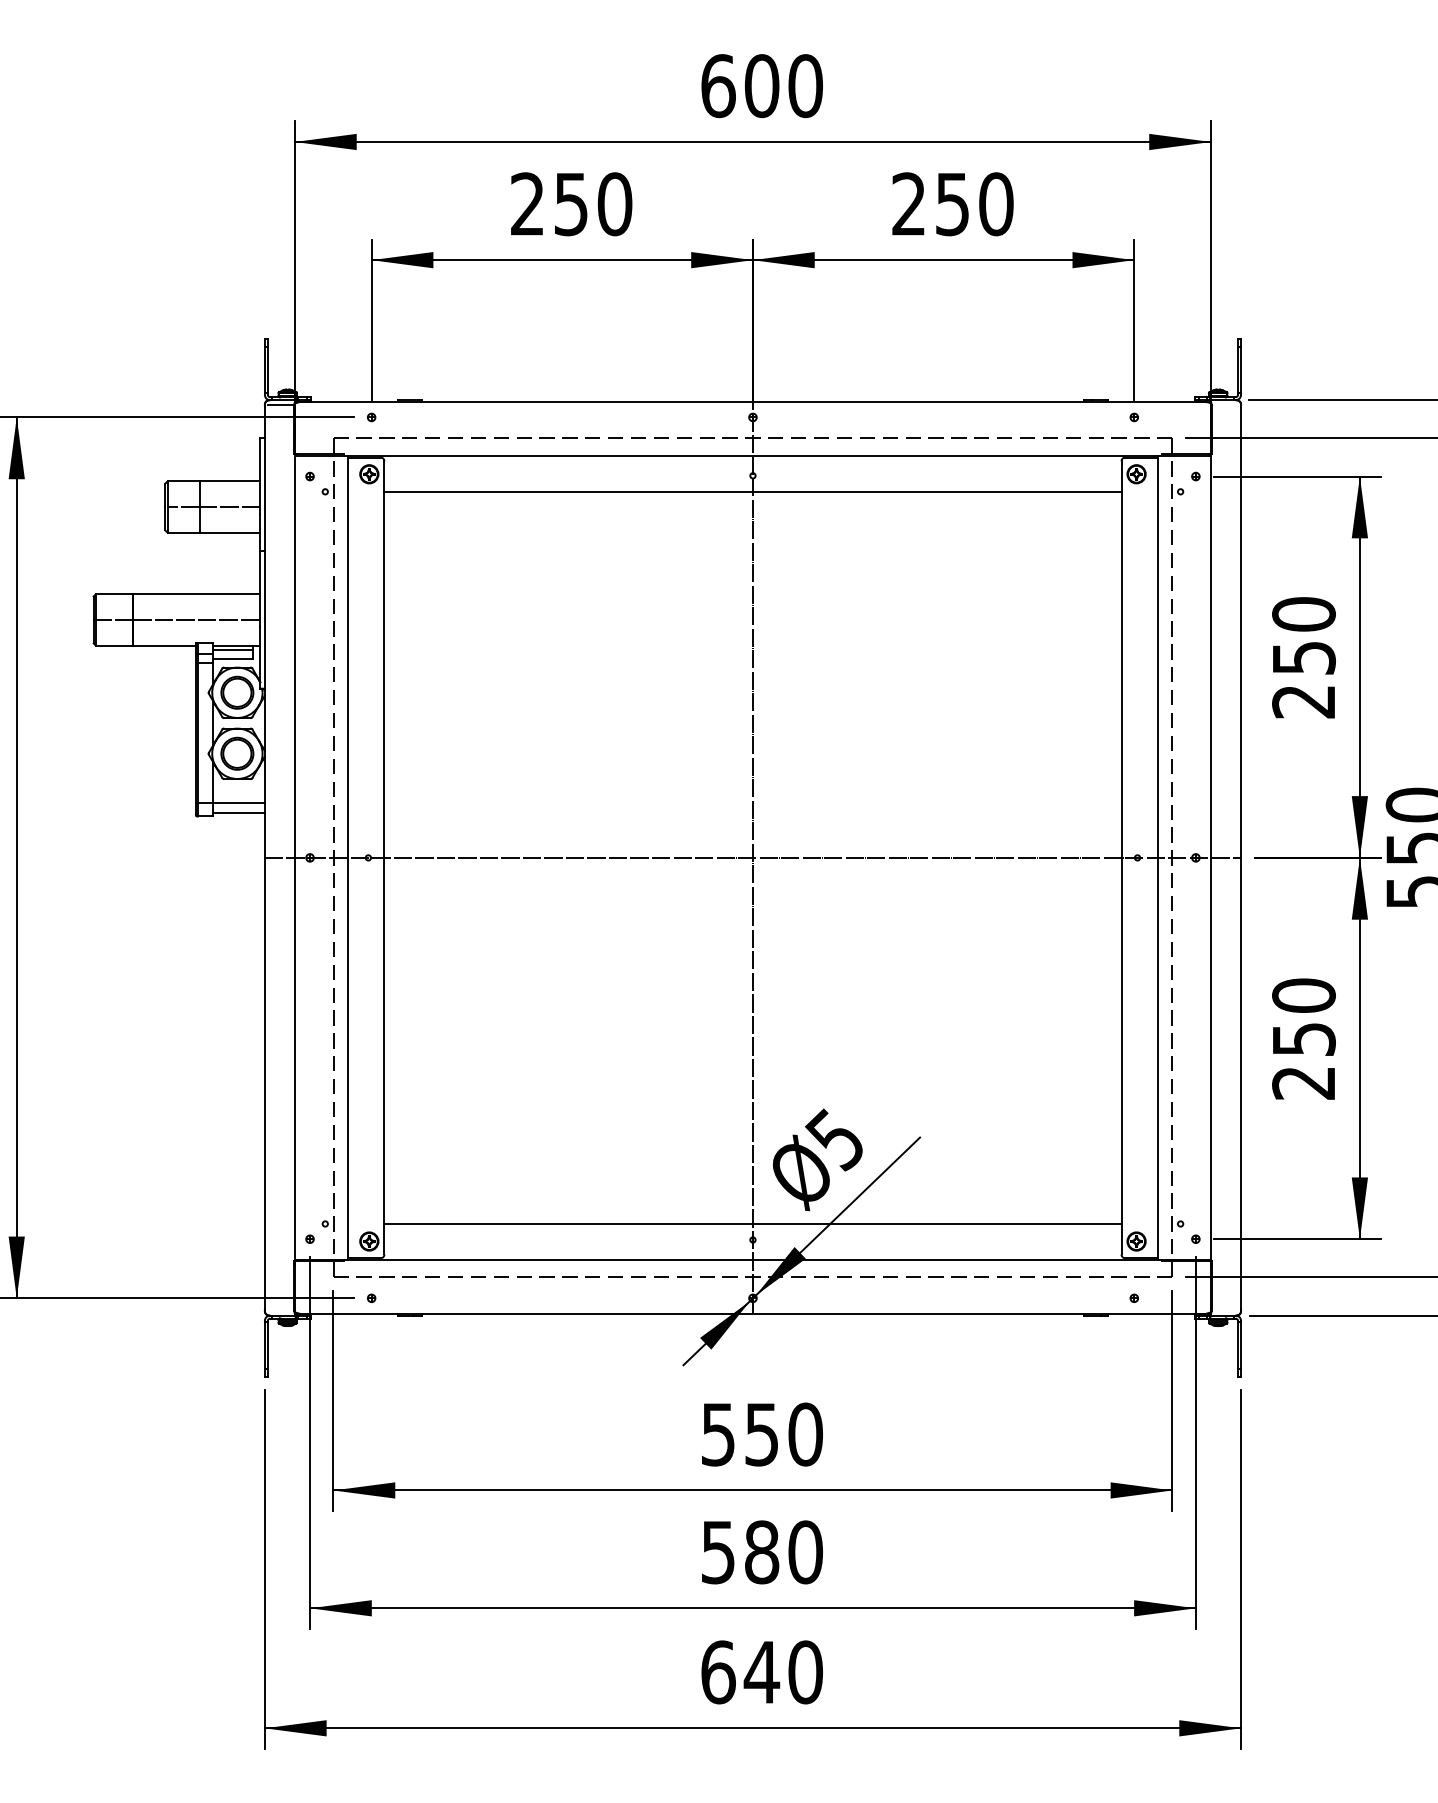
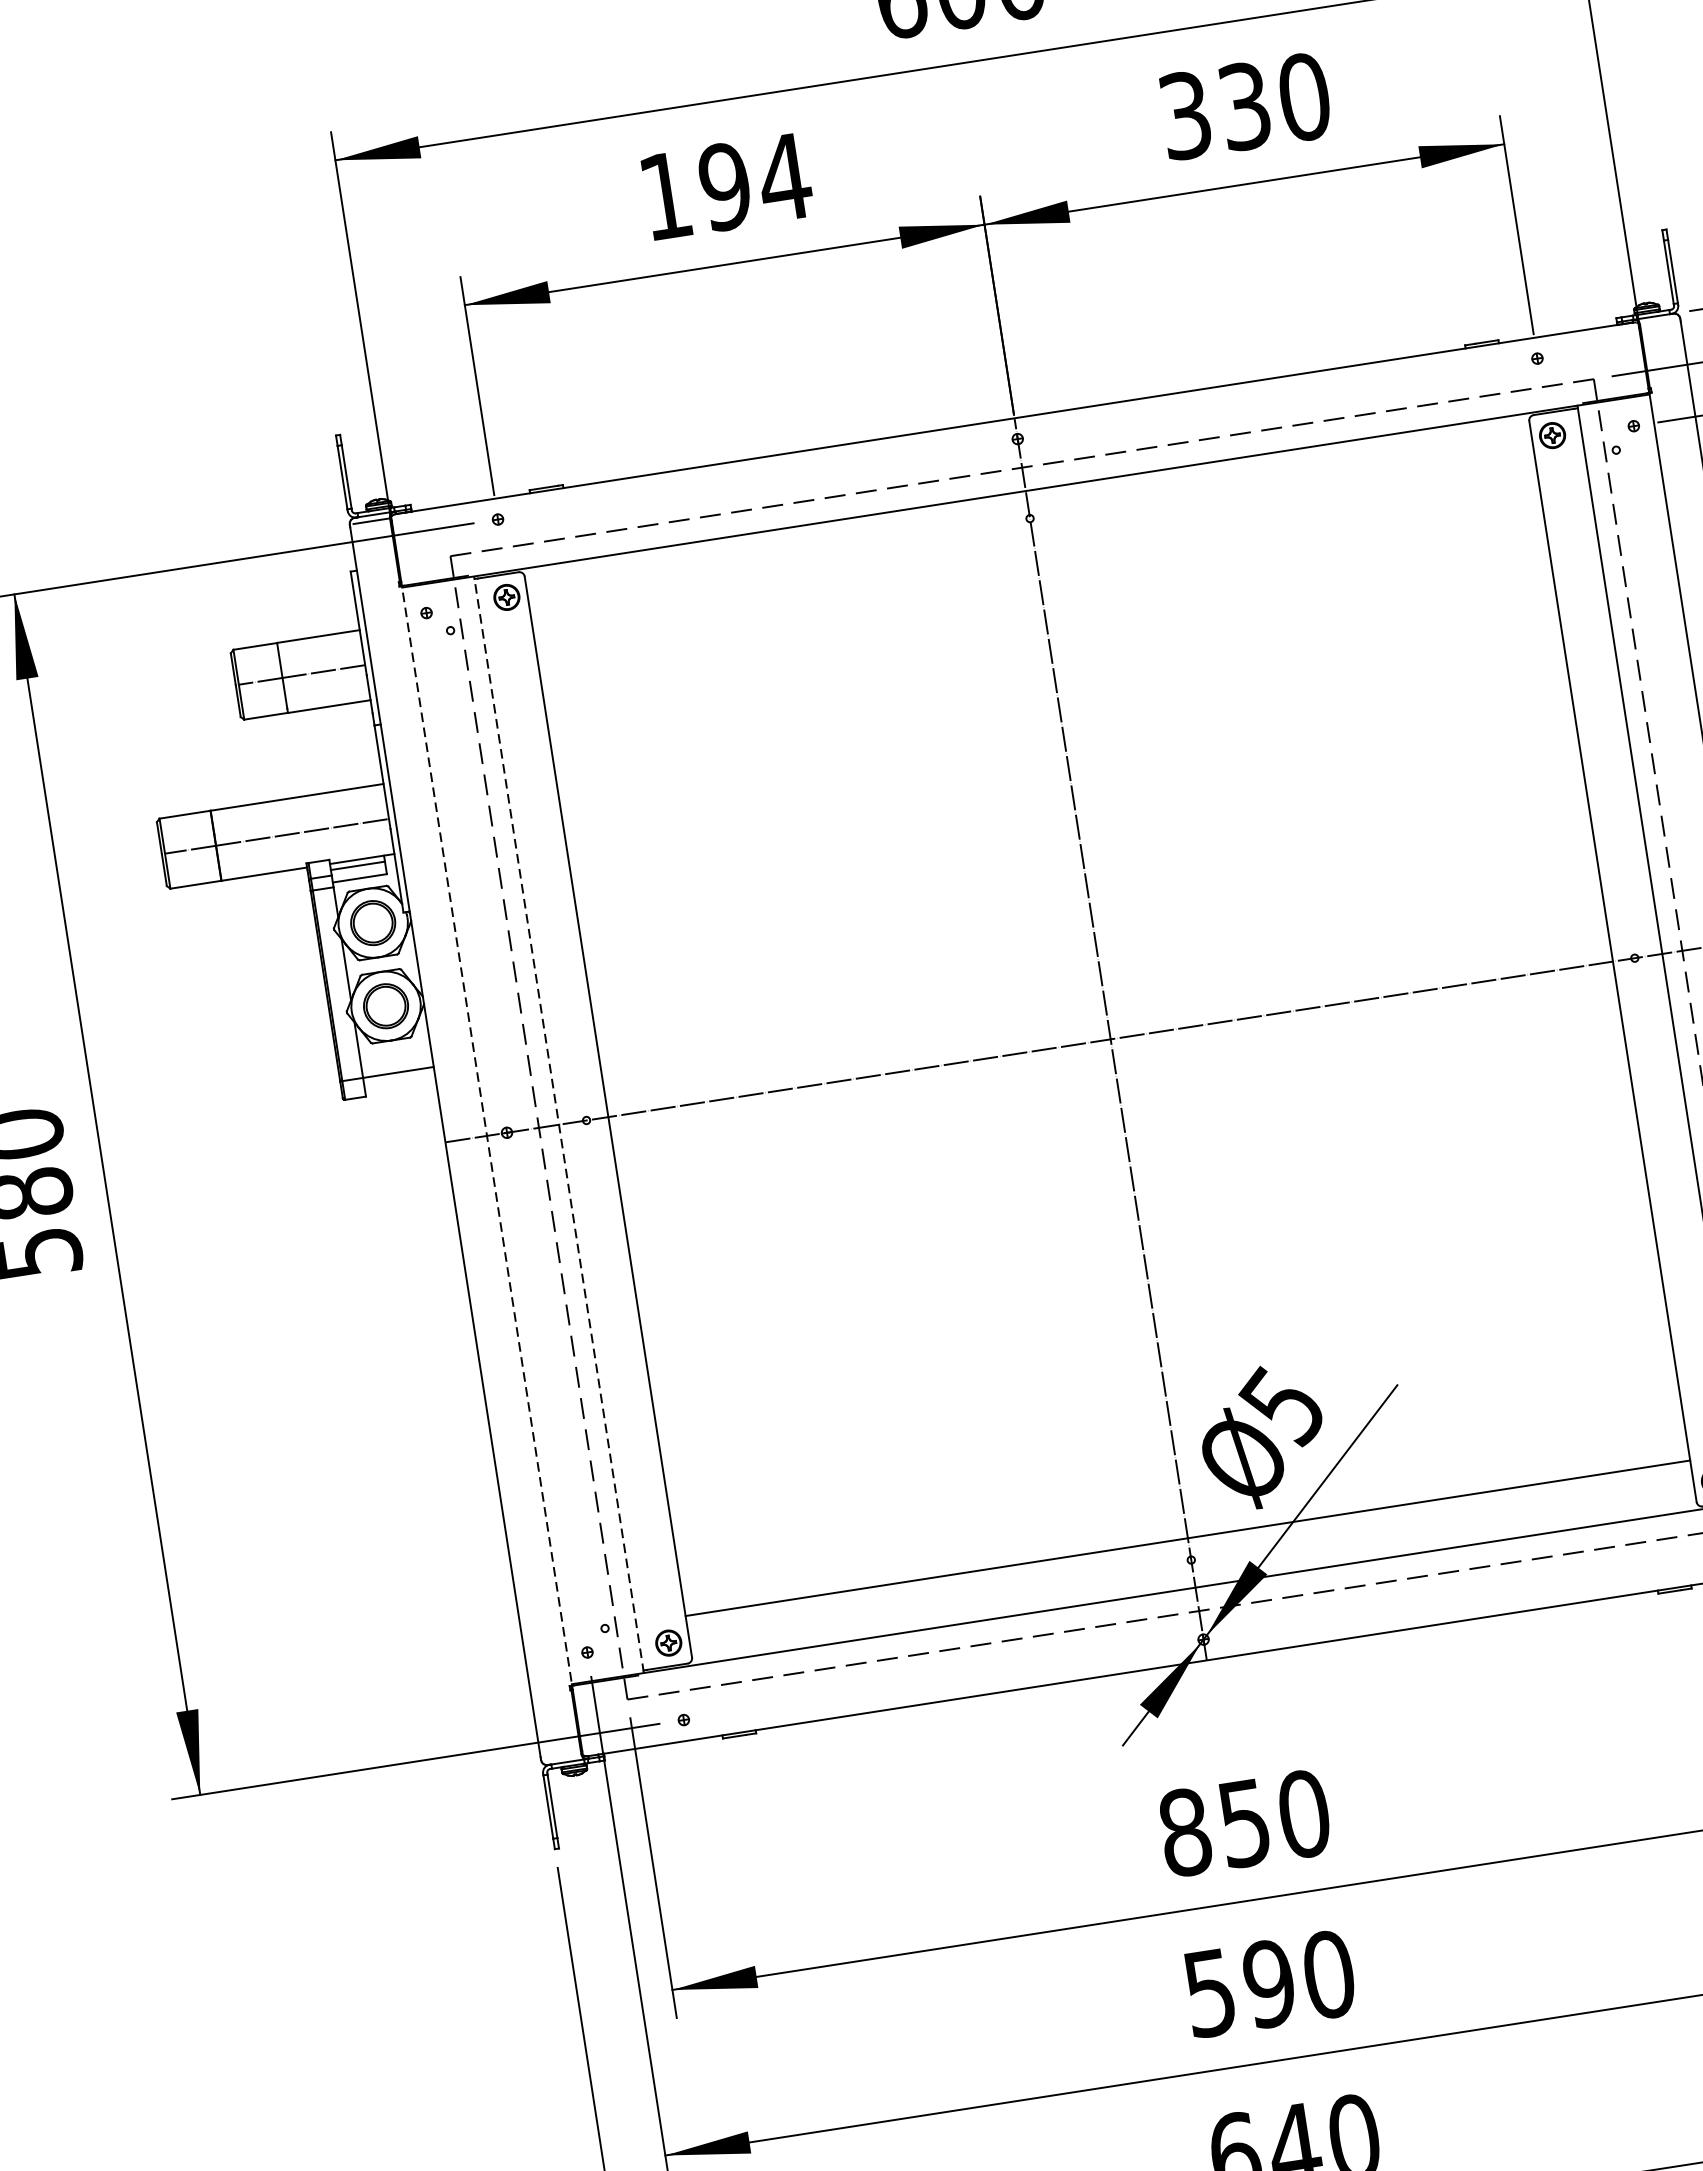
text: (572, 204) -> (726, 186), 250 -> 194
text: (930, 204) -> (1214, 111), 250 -> 330
line: (752, 491) -> (1032, 540), removed
line: (238, 813) -> (400, 1087), removed
line: (295, 857) -> (487, 1135), solid -> dashed
line: (348, 857) -> (559, 1124), solid -> dashed
text: (718, 1434) -> (1185, 1832), 550 -> 850
text: (761, 1552) -> (1268, 1984), 580 -> 590

